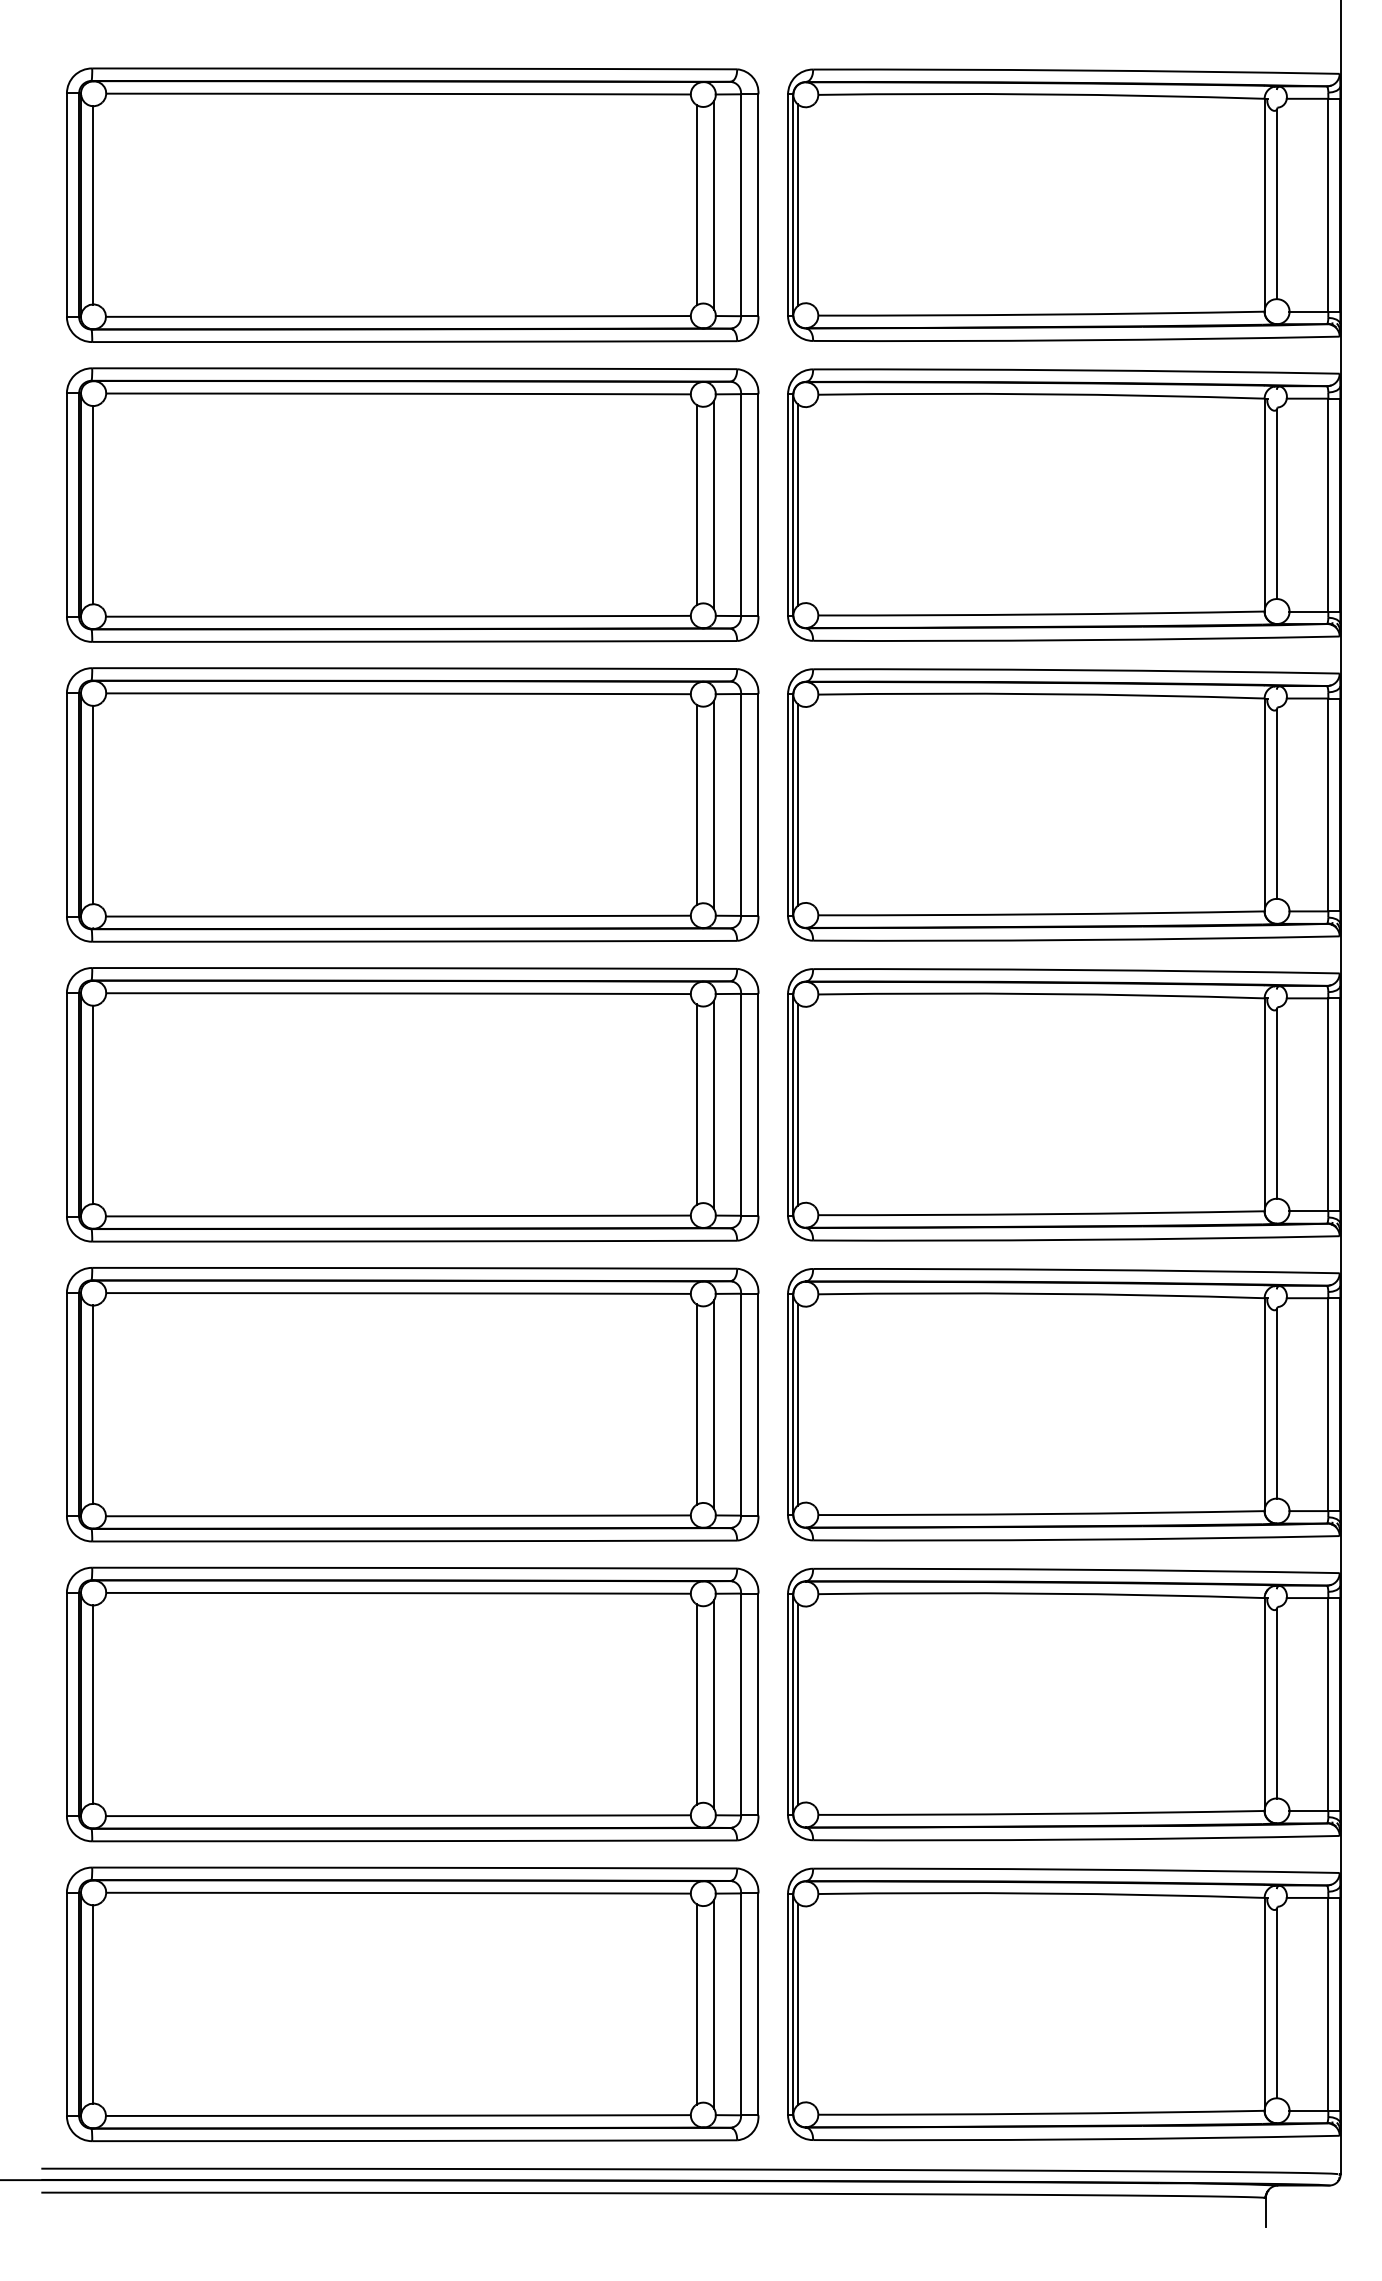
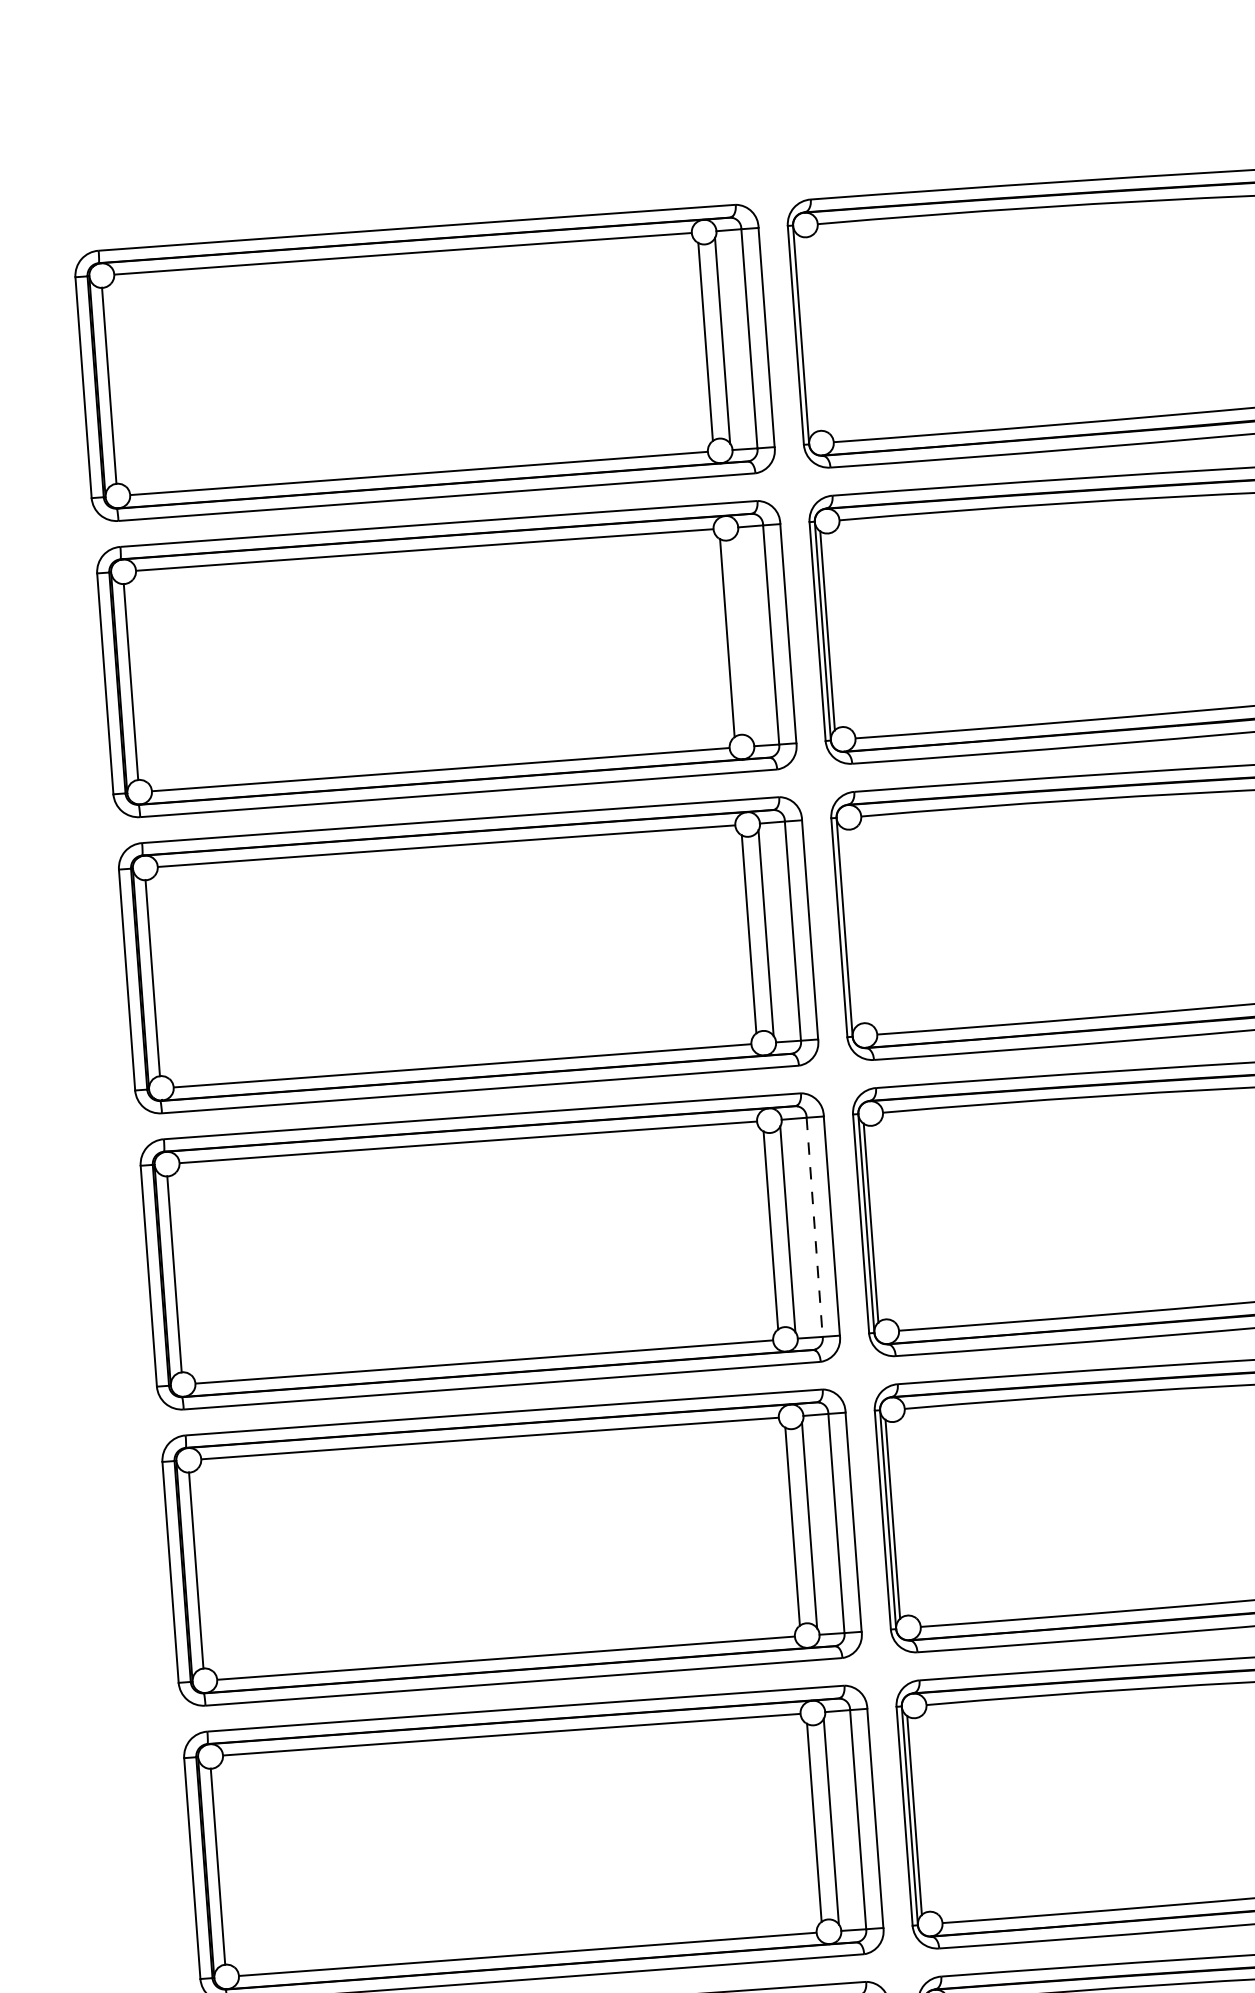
line: (798, 205) -> (806, 334), removed
line: (713, 504) -> (743, 636), removed
line: (798, 804) -> (849, 926), removed
line: (741, 1104) -> (815, 1226), solid -> dashed

